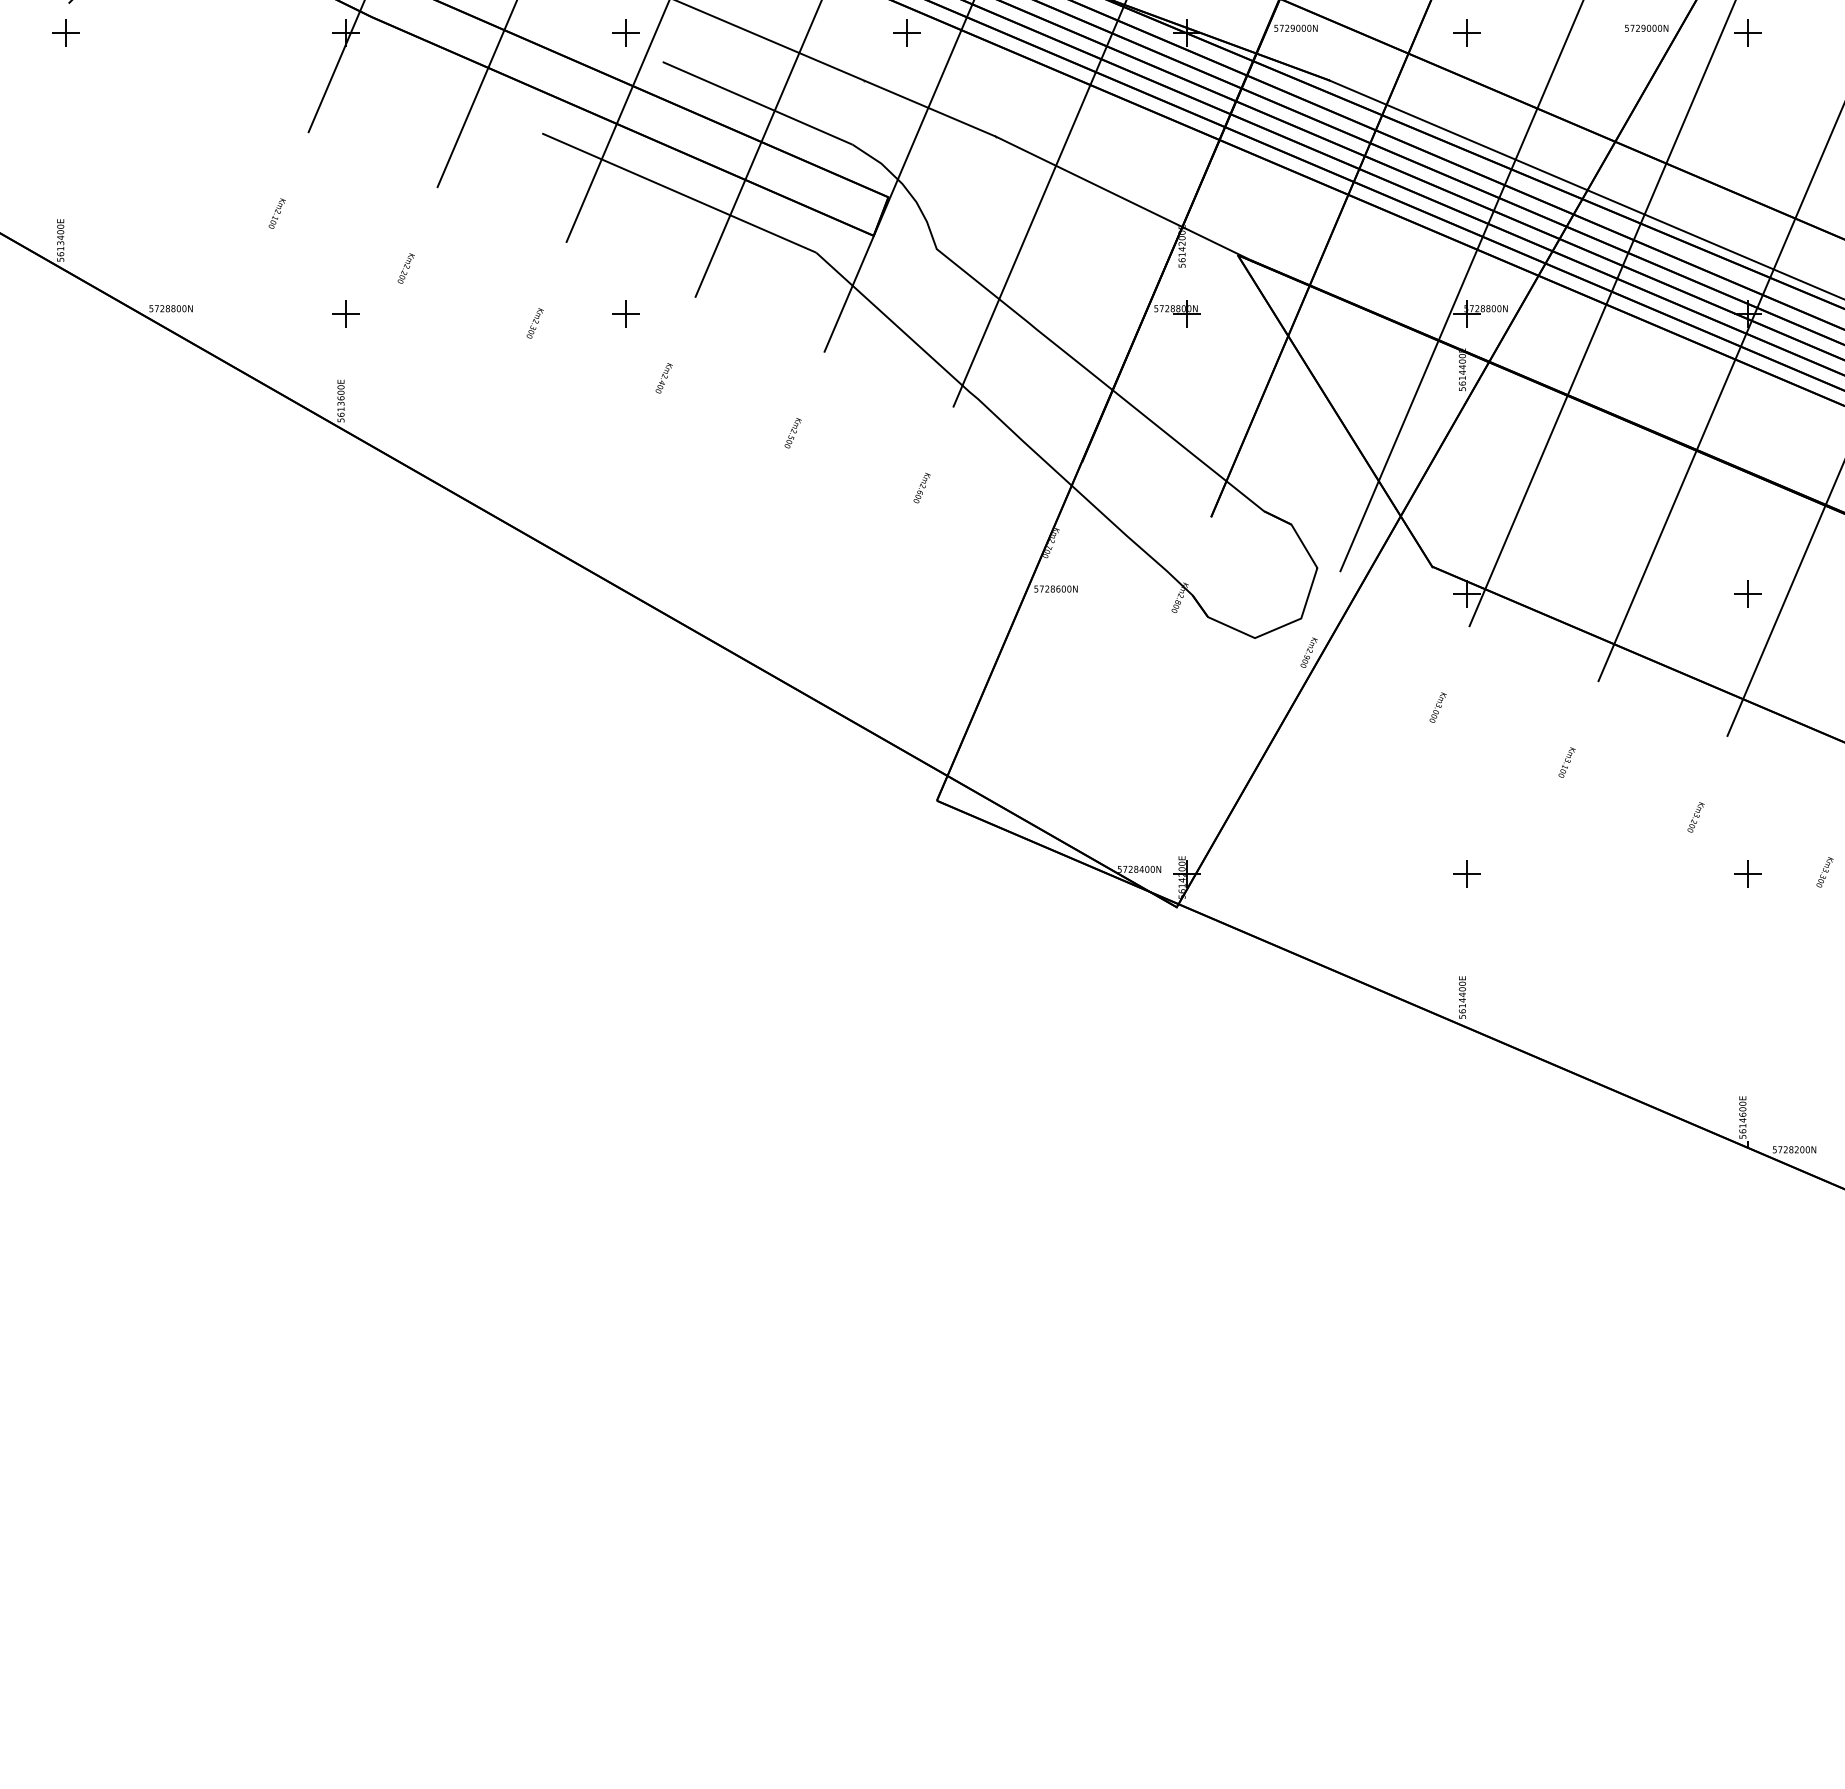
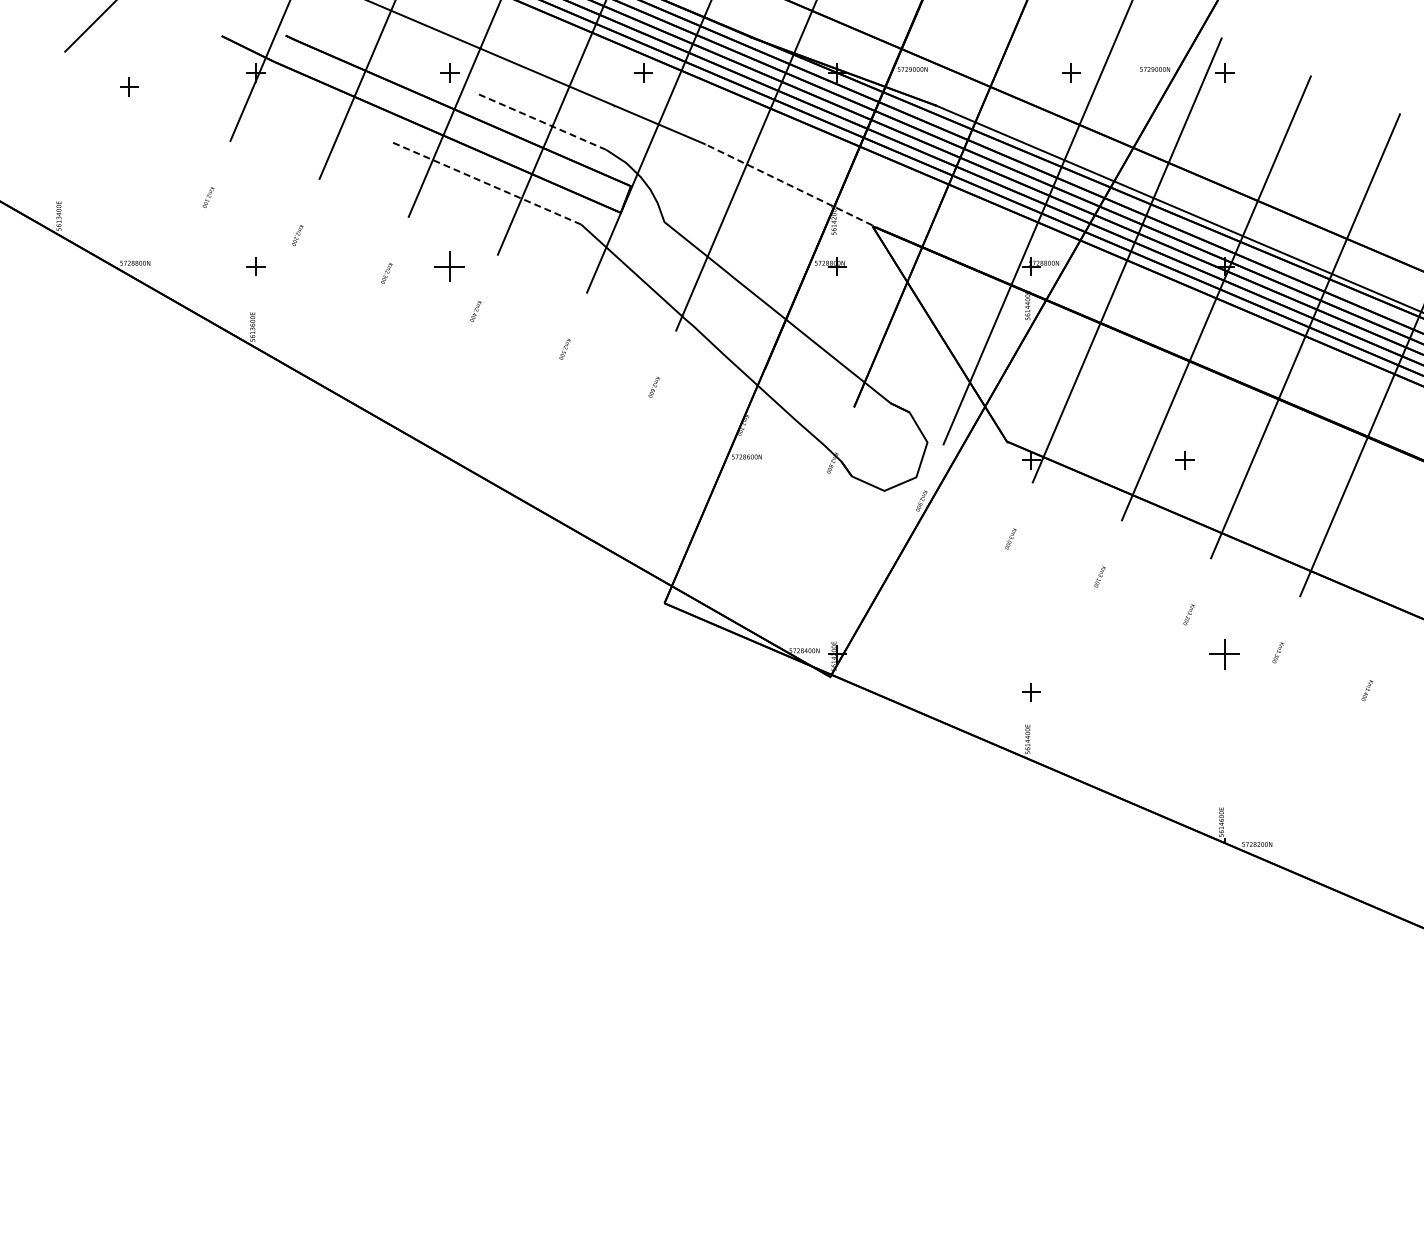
part: (65, 32) -> (129, 86), moved
part: (1467, 32) -> (1071, 72), moved
line: (757, 103) -> (540, 121), solid -> dashed
line: (679, 193) -> (486, 183), solid -> dashed
line: (1123, 199) -> (793, 187), solid -> dashed
part: (625, 313) -> (449, 266), size x1.6
part: (1747, 594) -> (1184, 460), moved
part: (1467, 874) -> (1031, 692), moved
part: (1747, 874) -> (1224, 654), size x1.6

